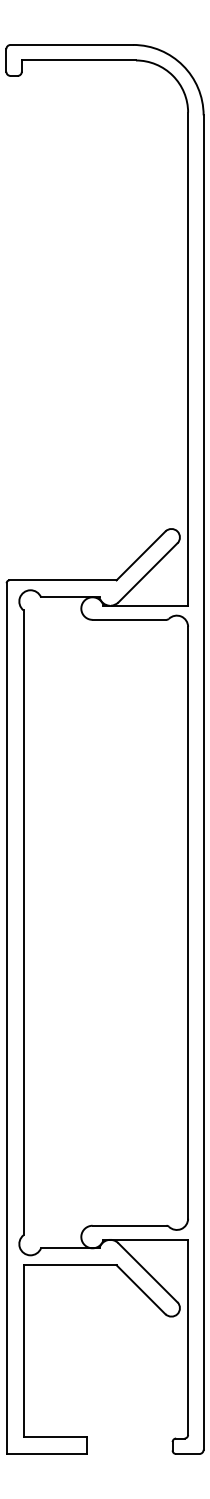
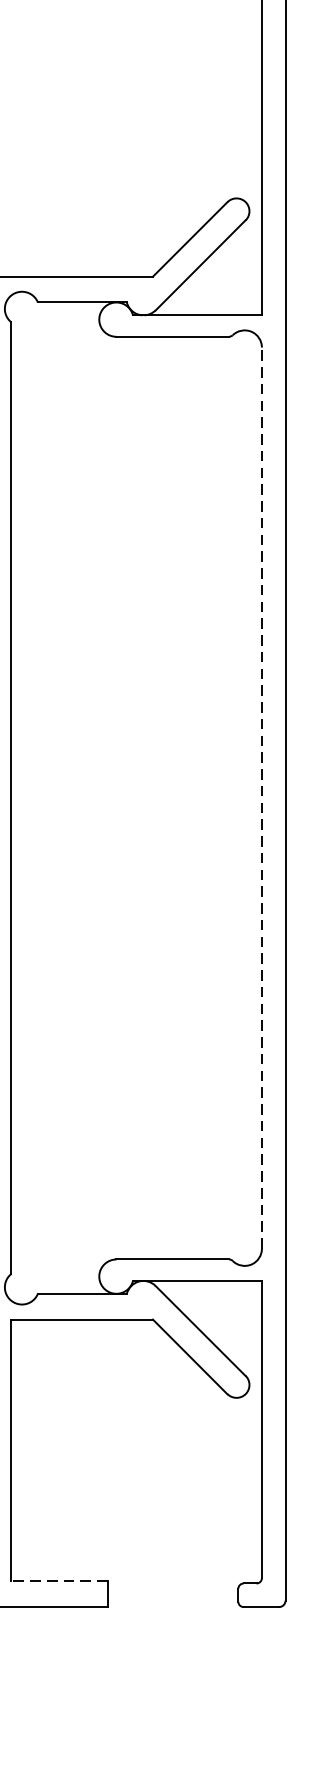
line: (188, 922) -> (262, 797), solid -> dashed
line: (55, 1437) -> (59, 1581), solid -> dashed

